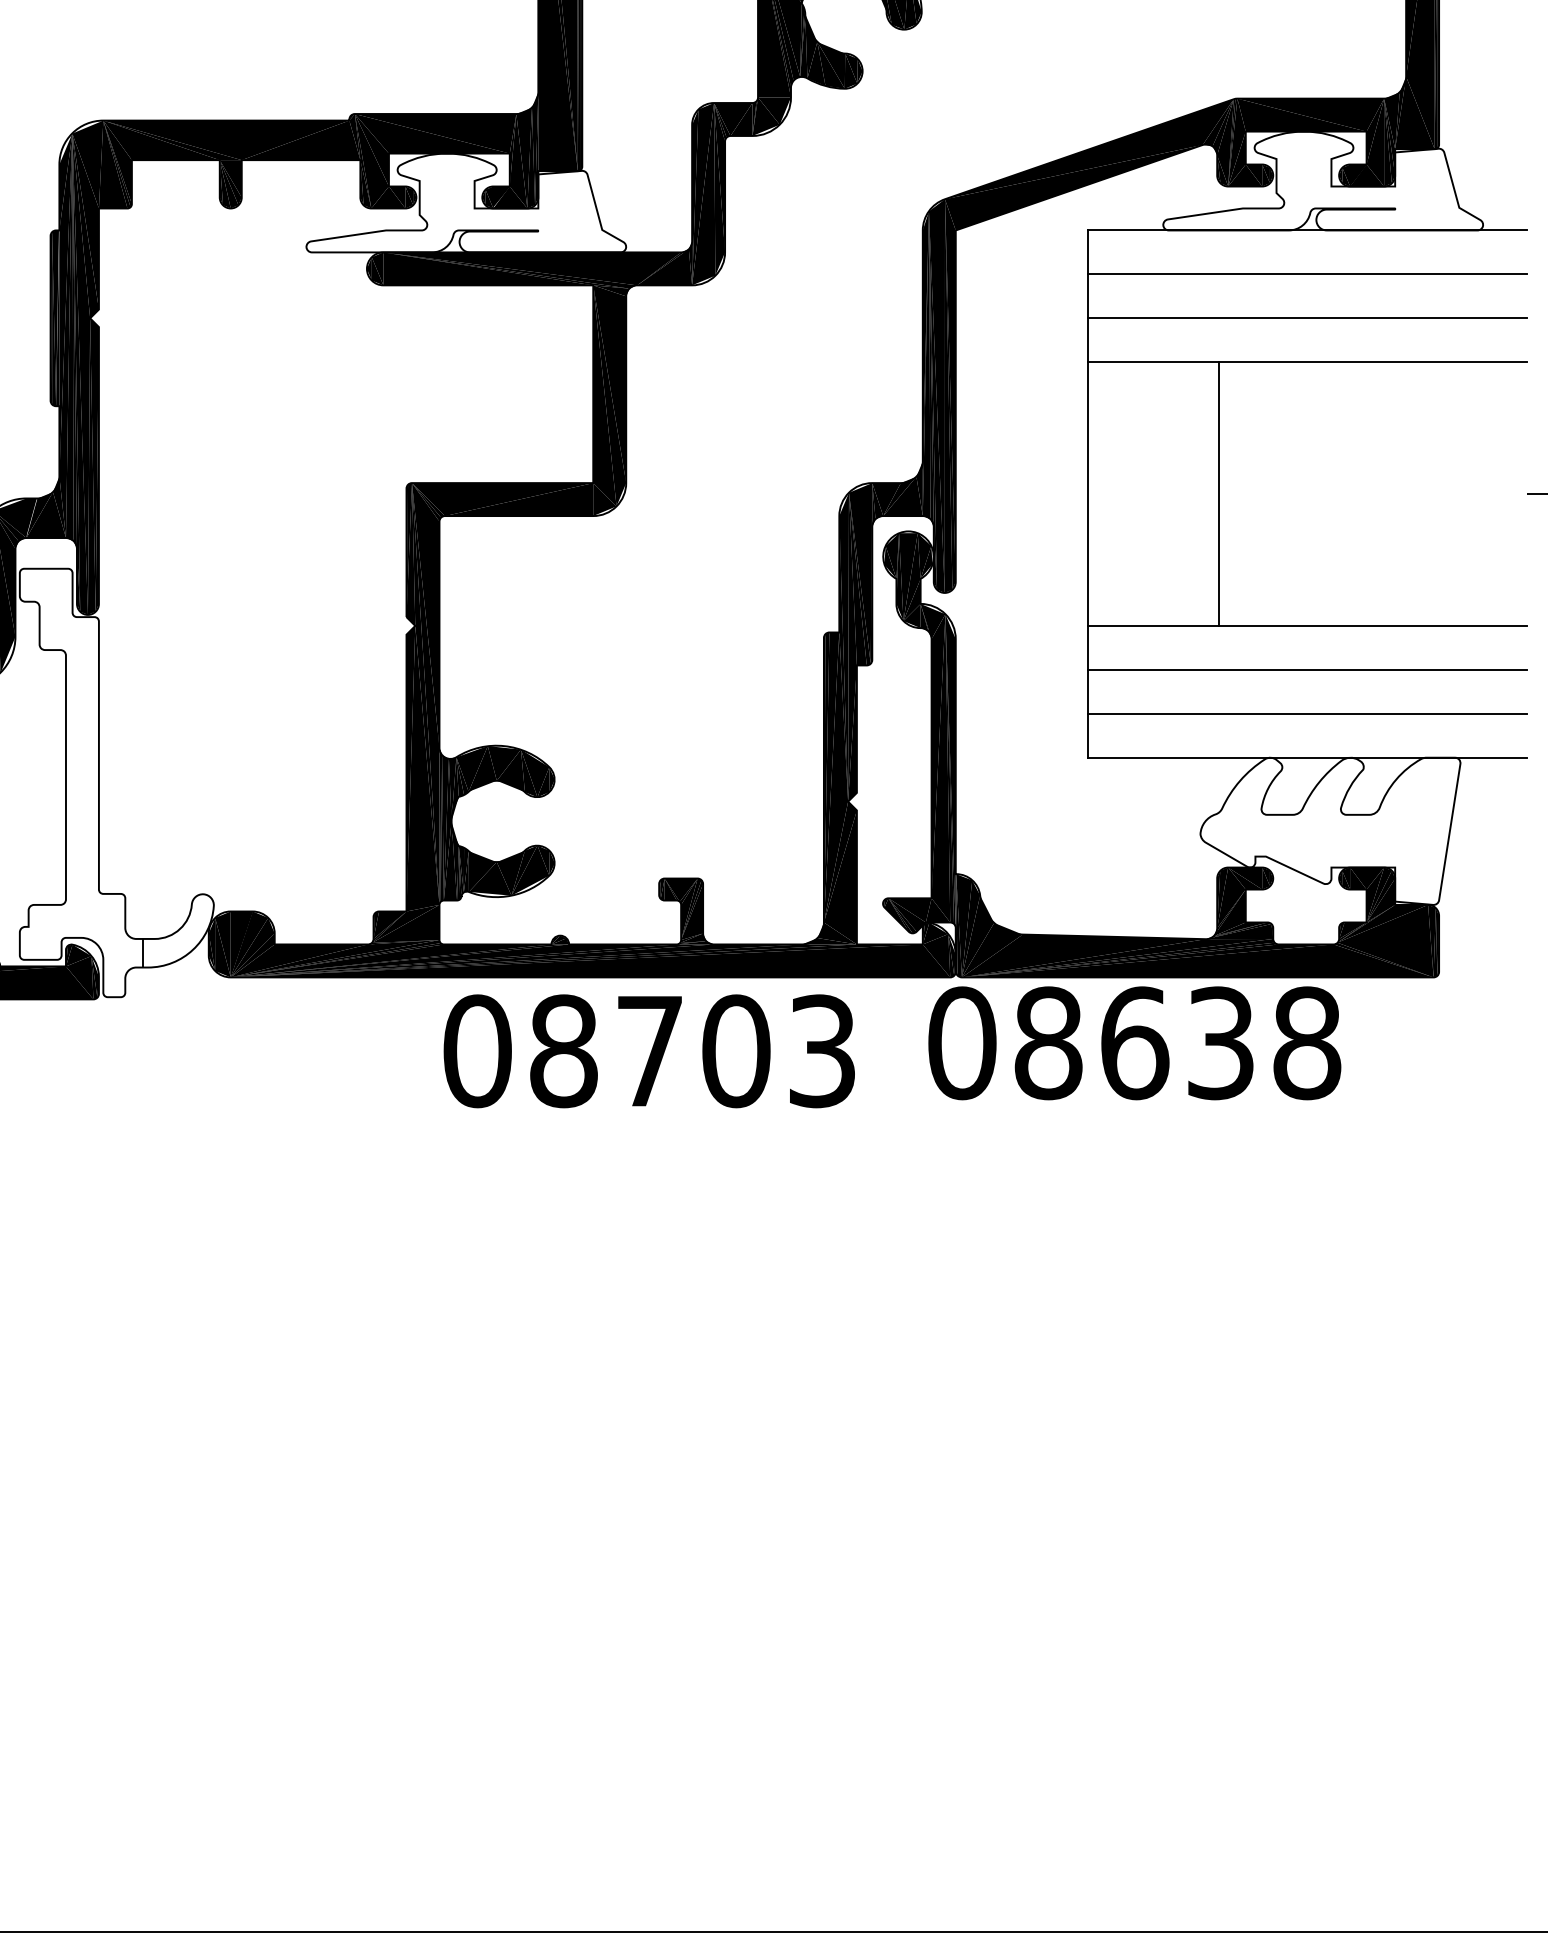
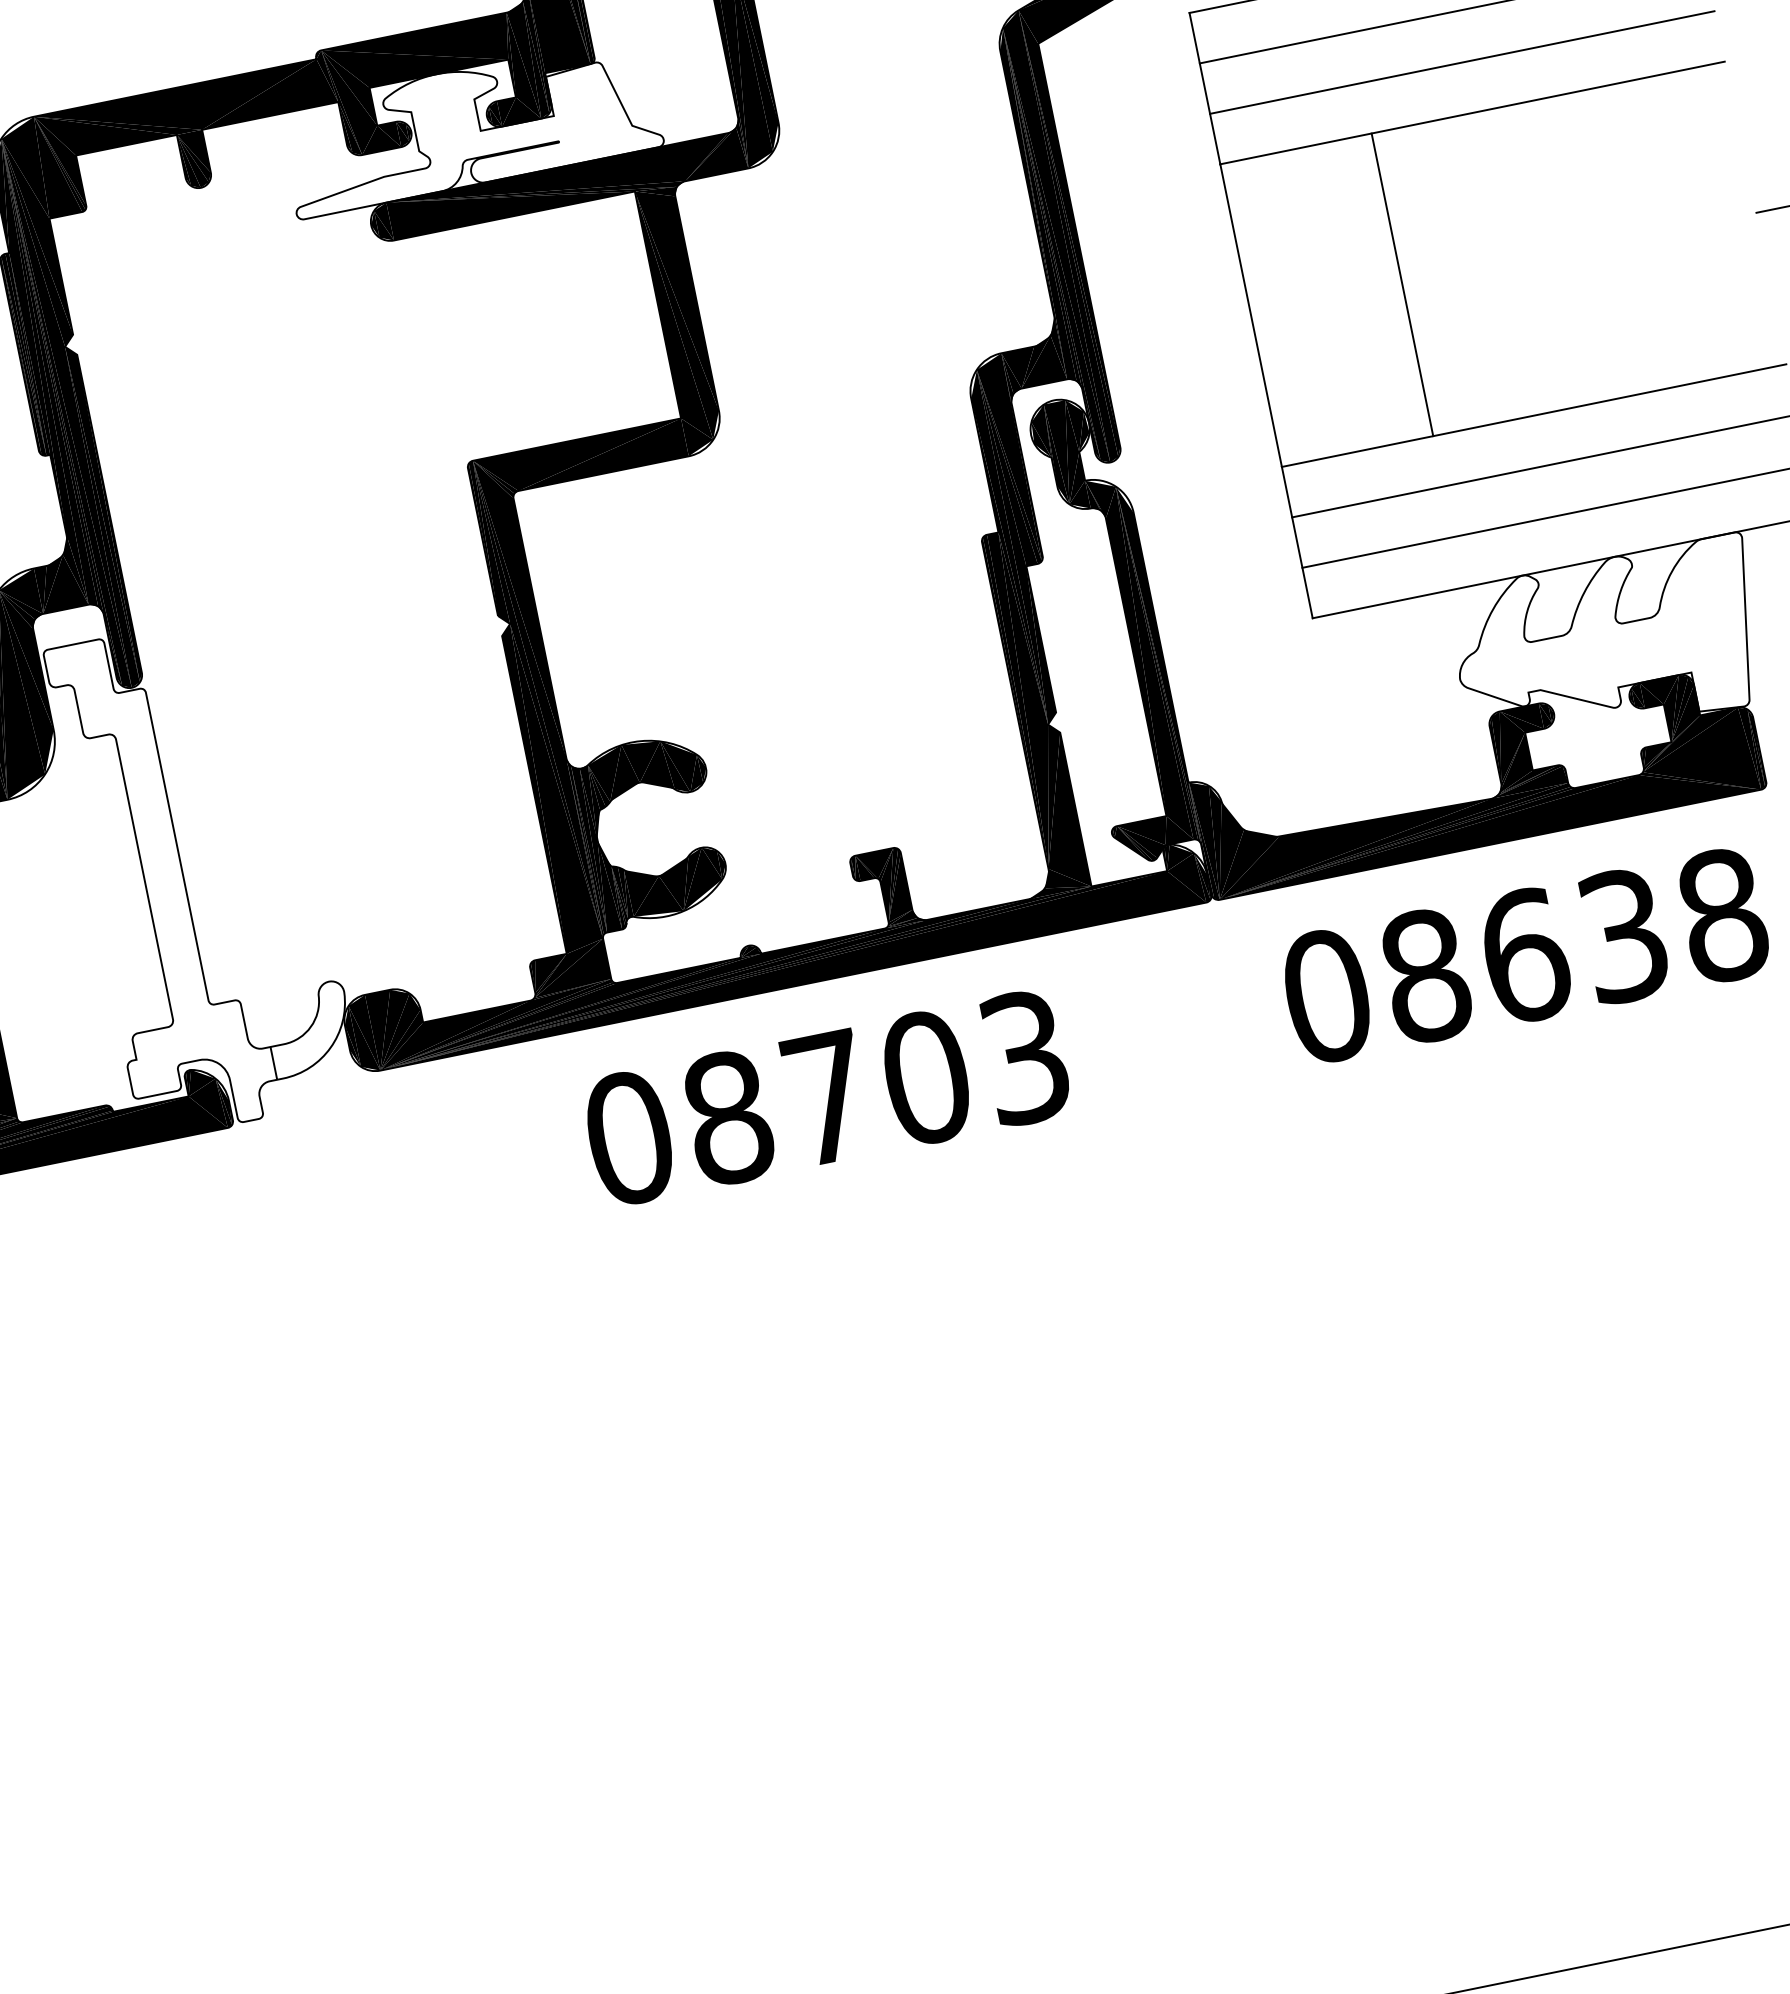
text: (1134, 1043) -> (1524, 956), moved
text: (648, 1051) -> (825, 1098), moved

